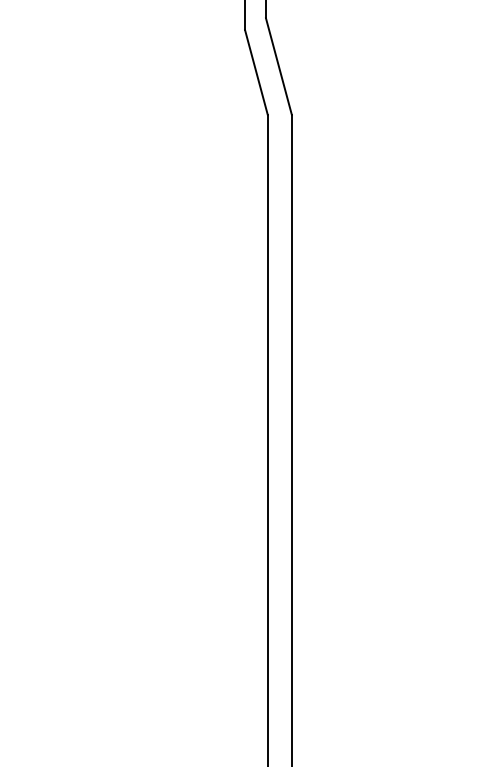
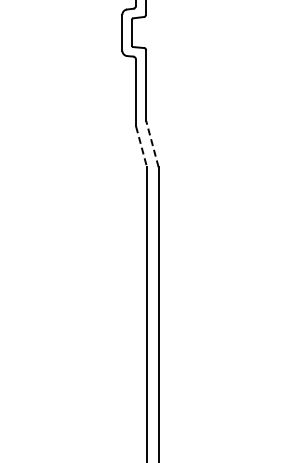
line: (279, 65) -> (152, 143), solid -> dashed
line: (256, 73) -> (141, 147), solid -> dashed

